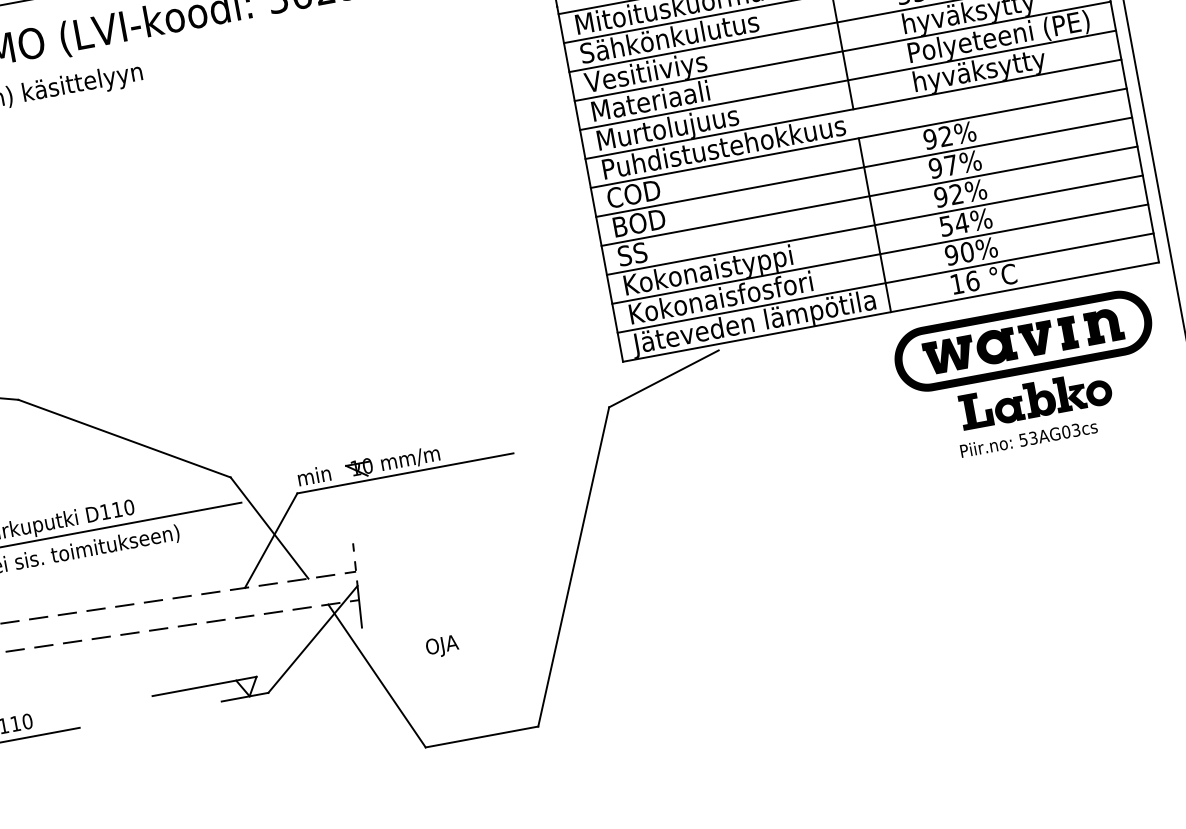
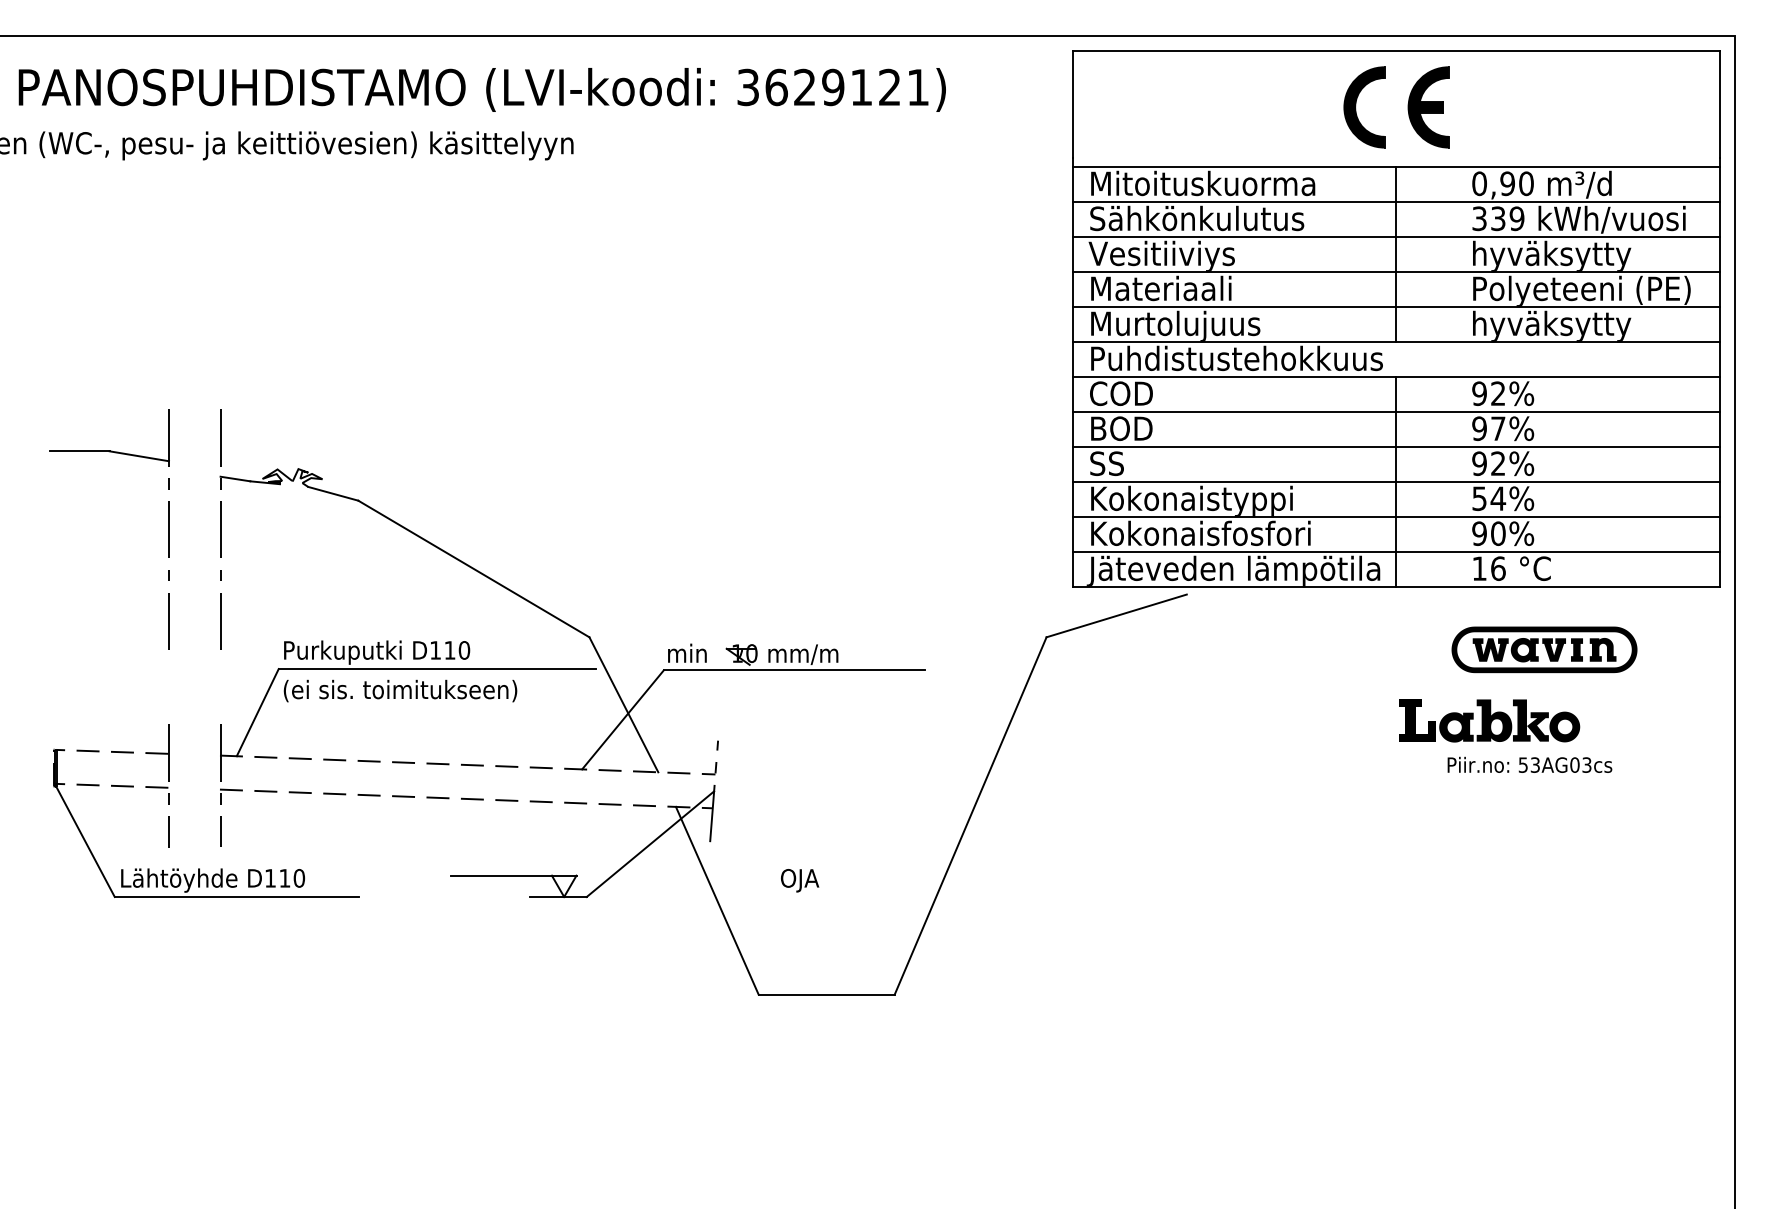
part: (1023, 341) -> (1544, 649), size x0.6
part: (1035, 399) -> (1489, 720), moved

